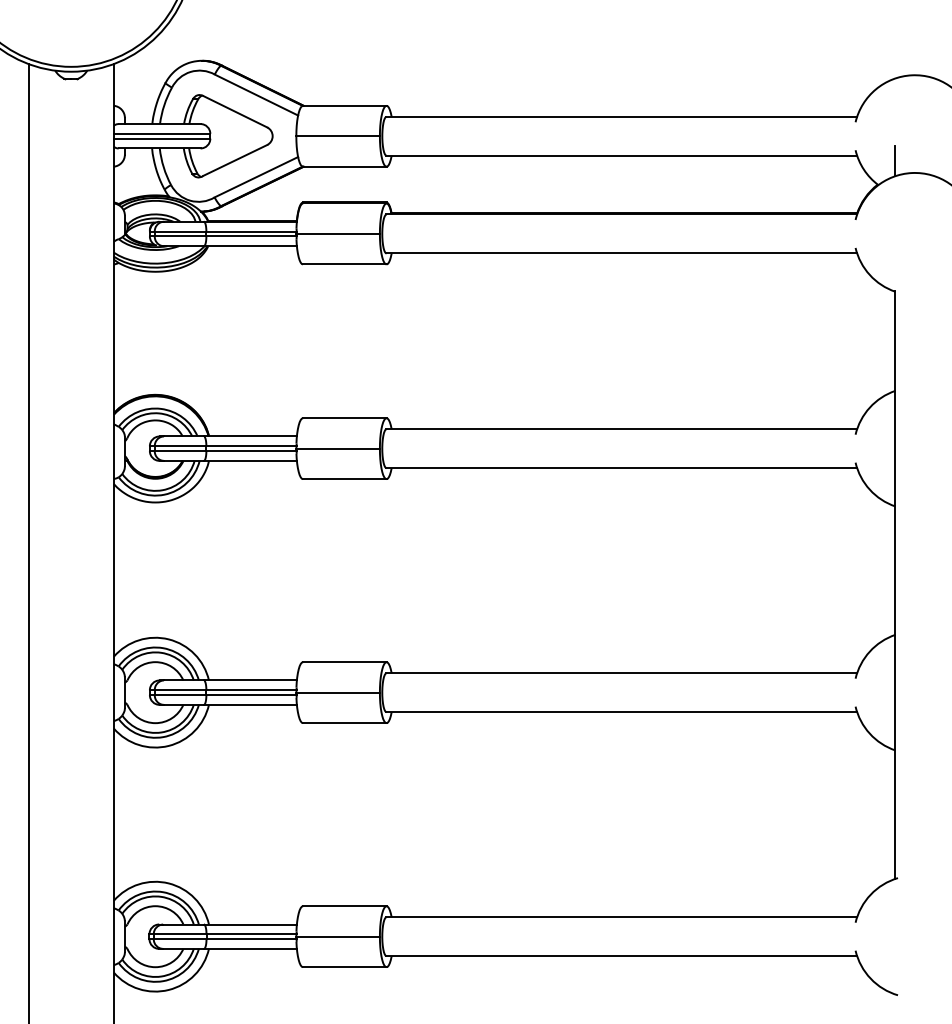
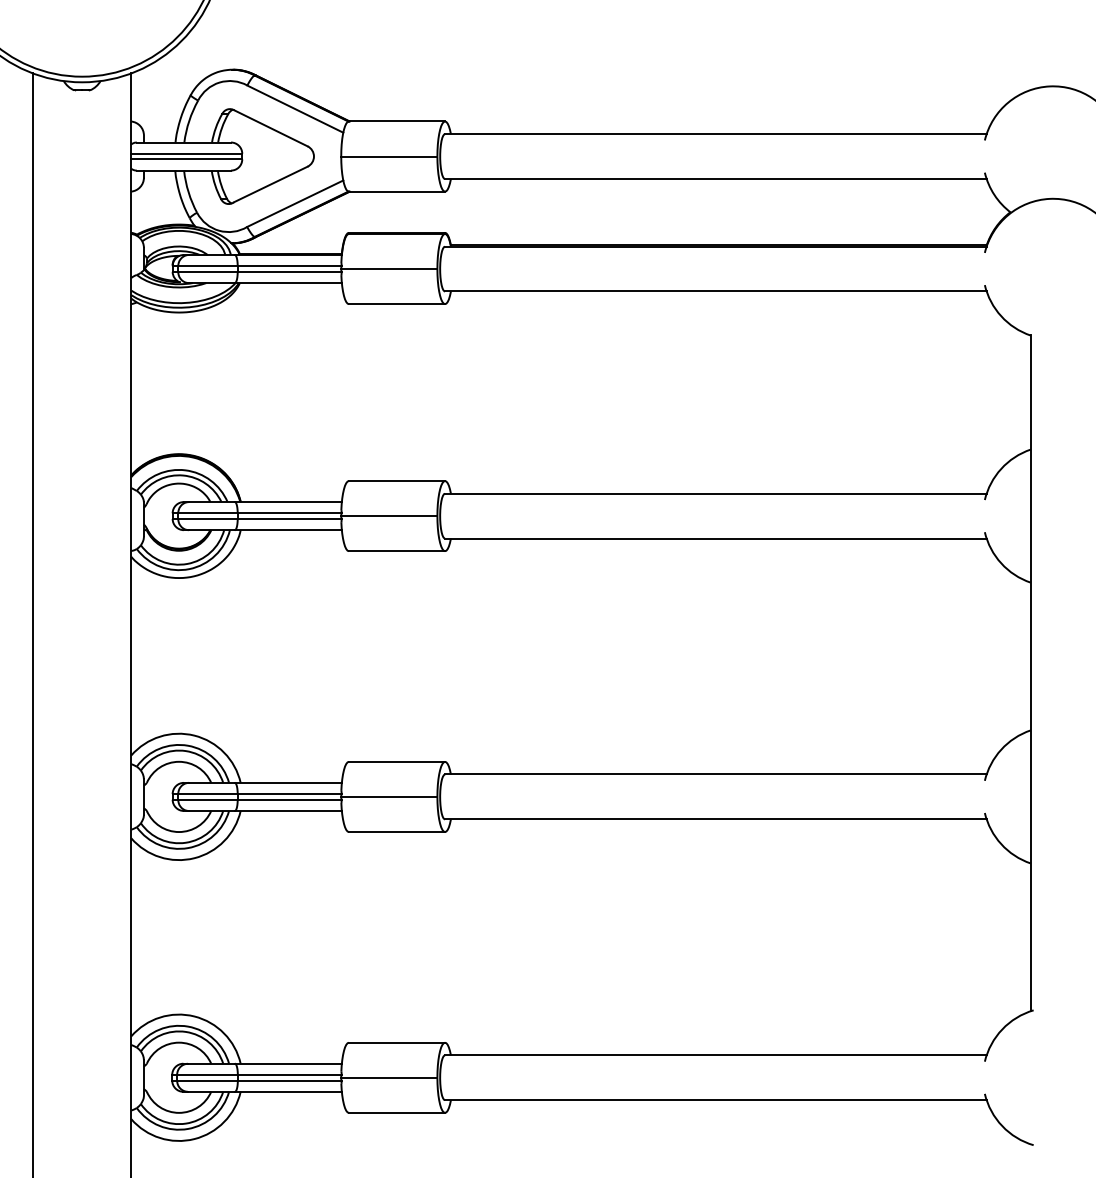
line: (895, 160) -> (1030, 184), removed

